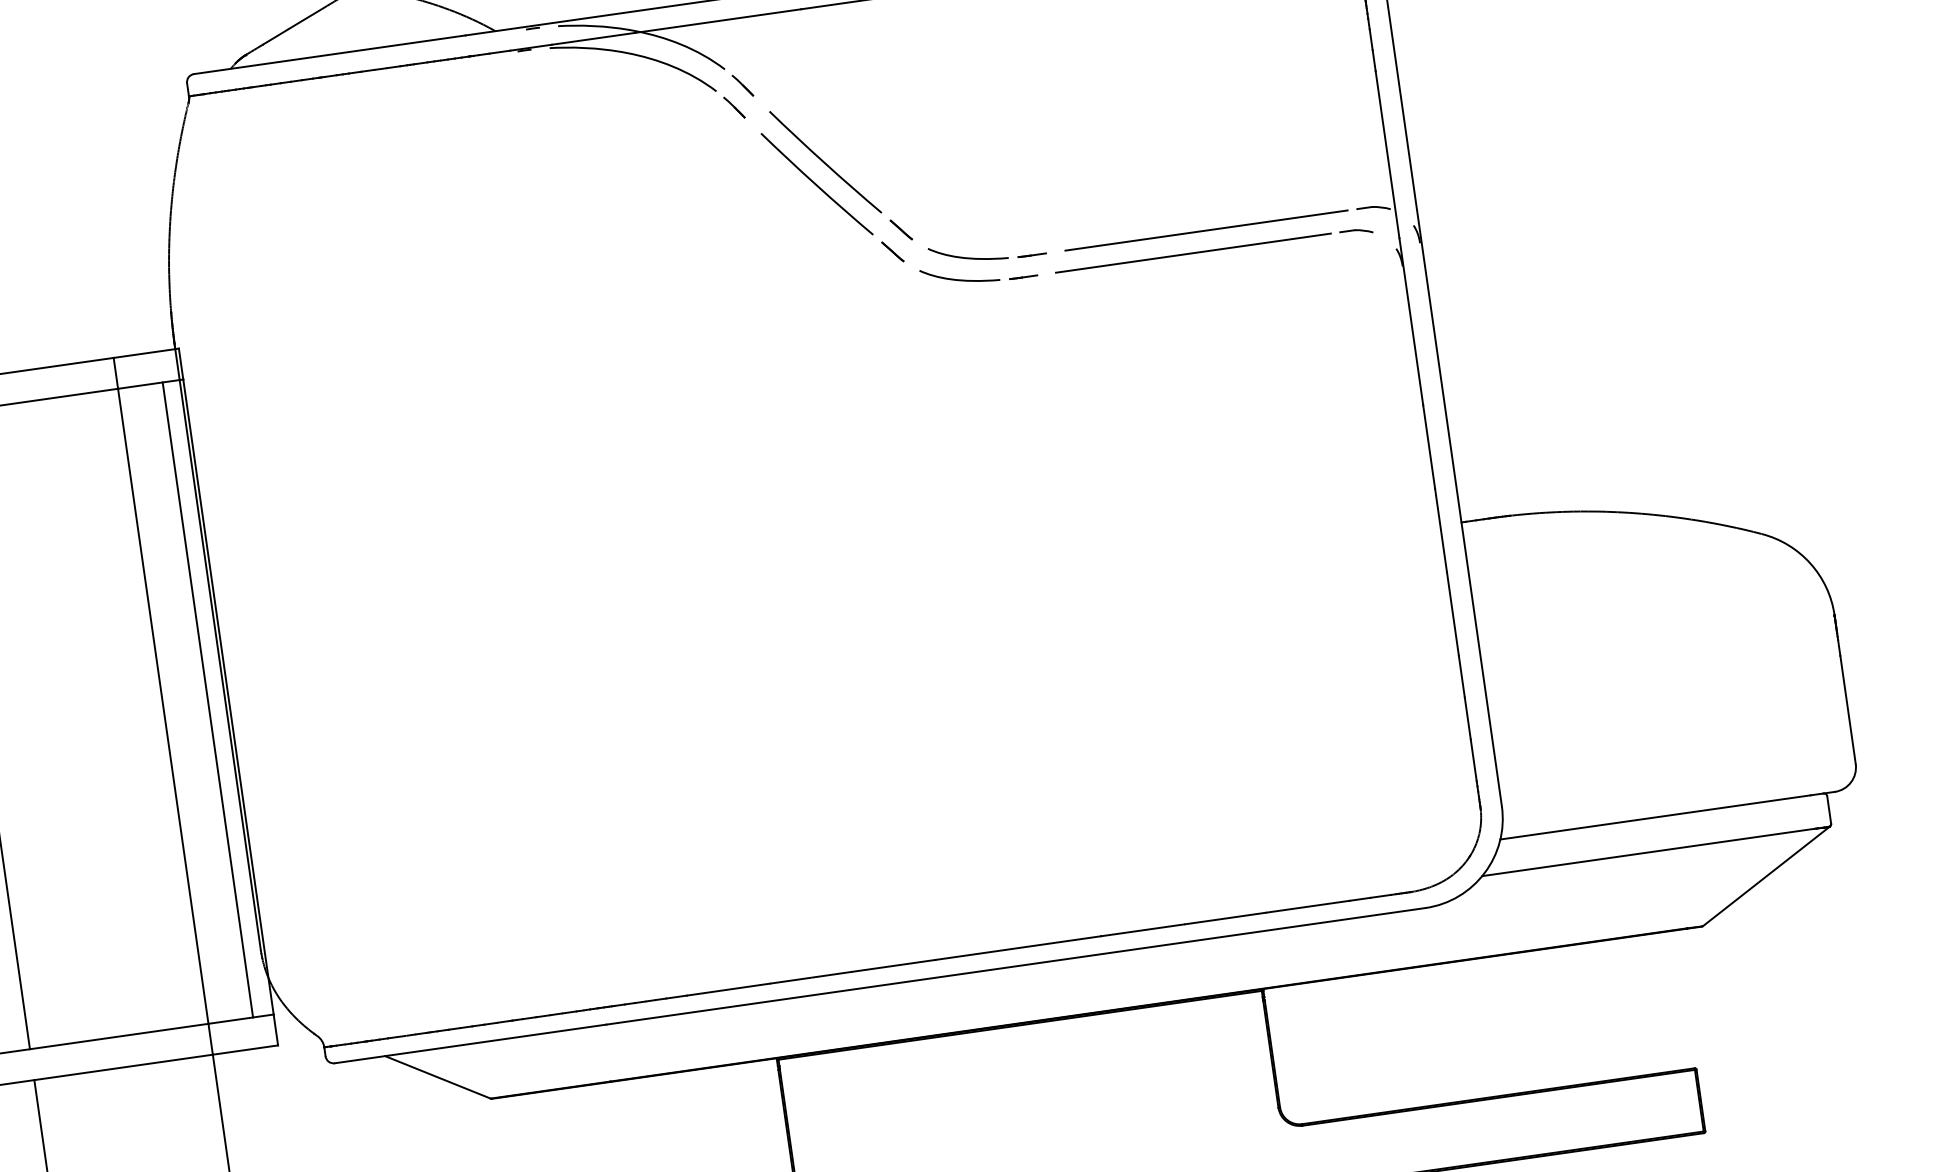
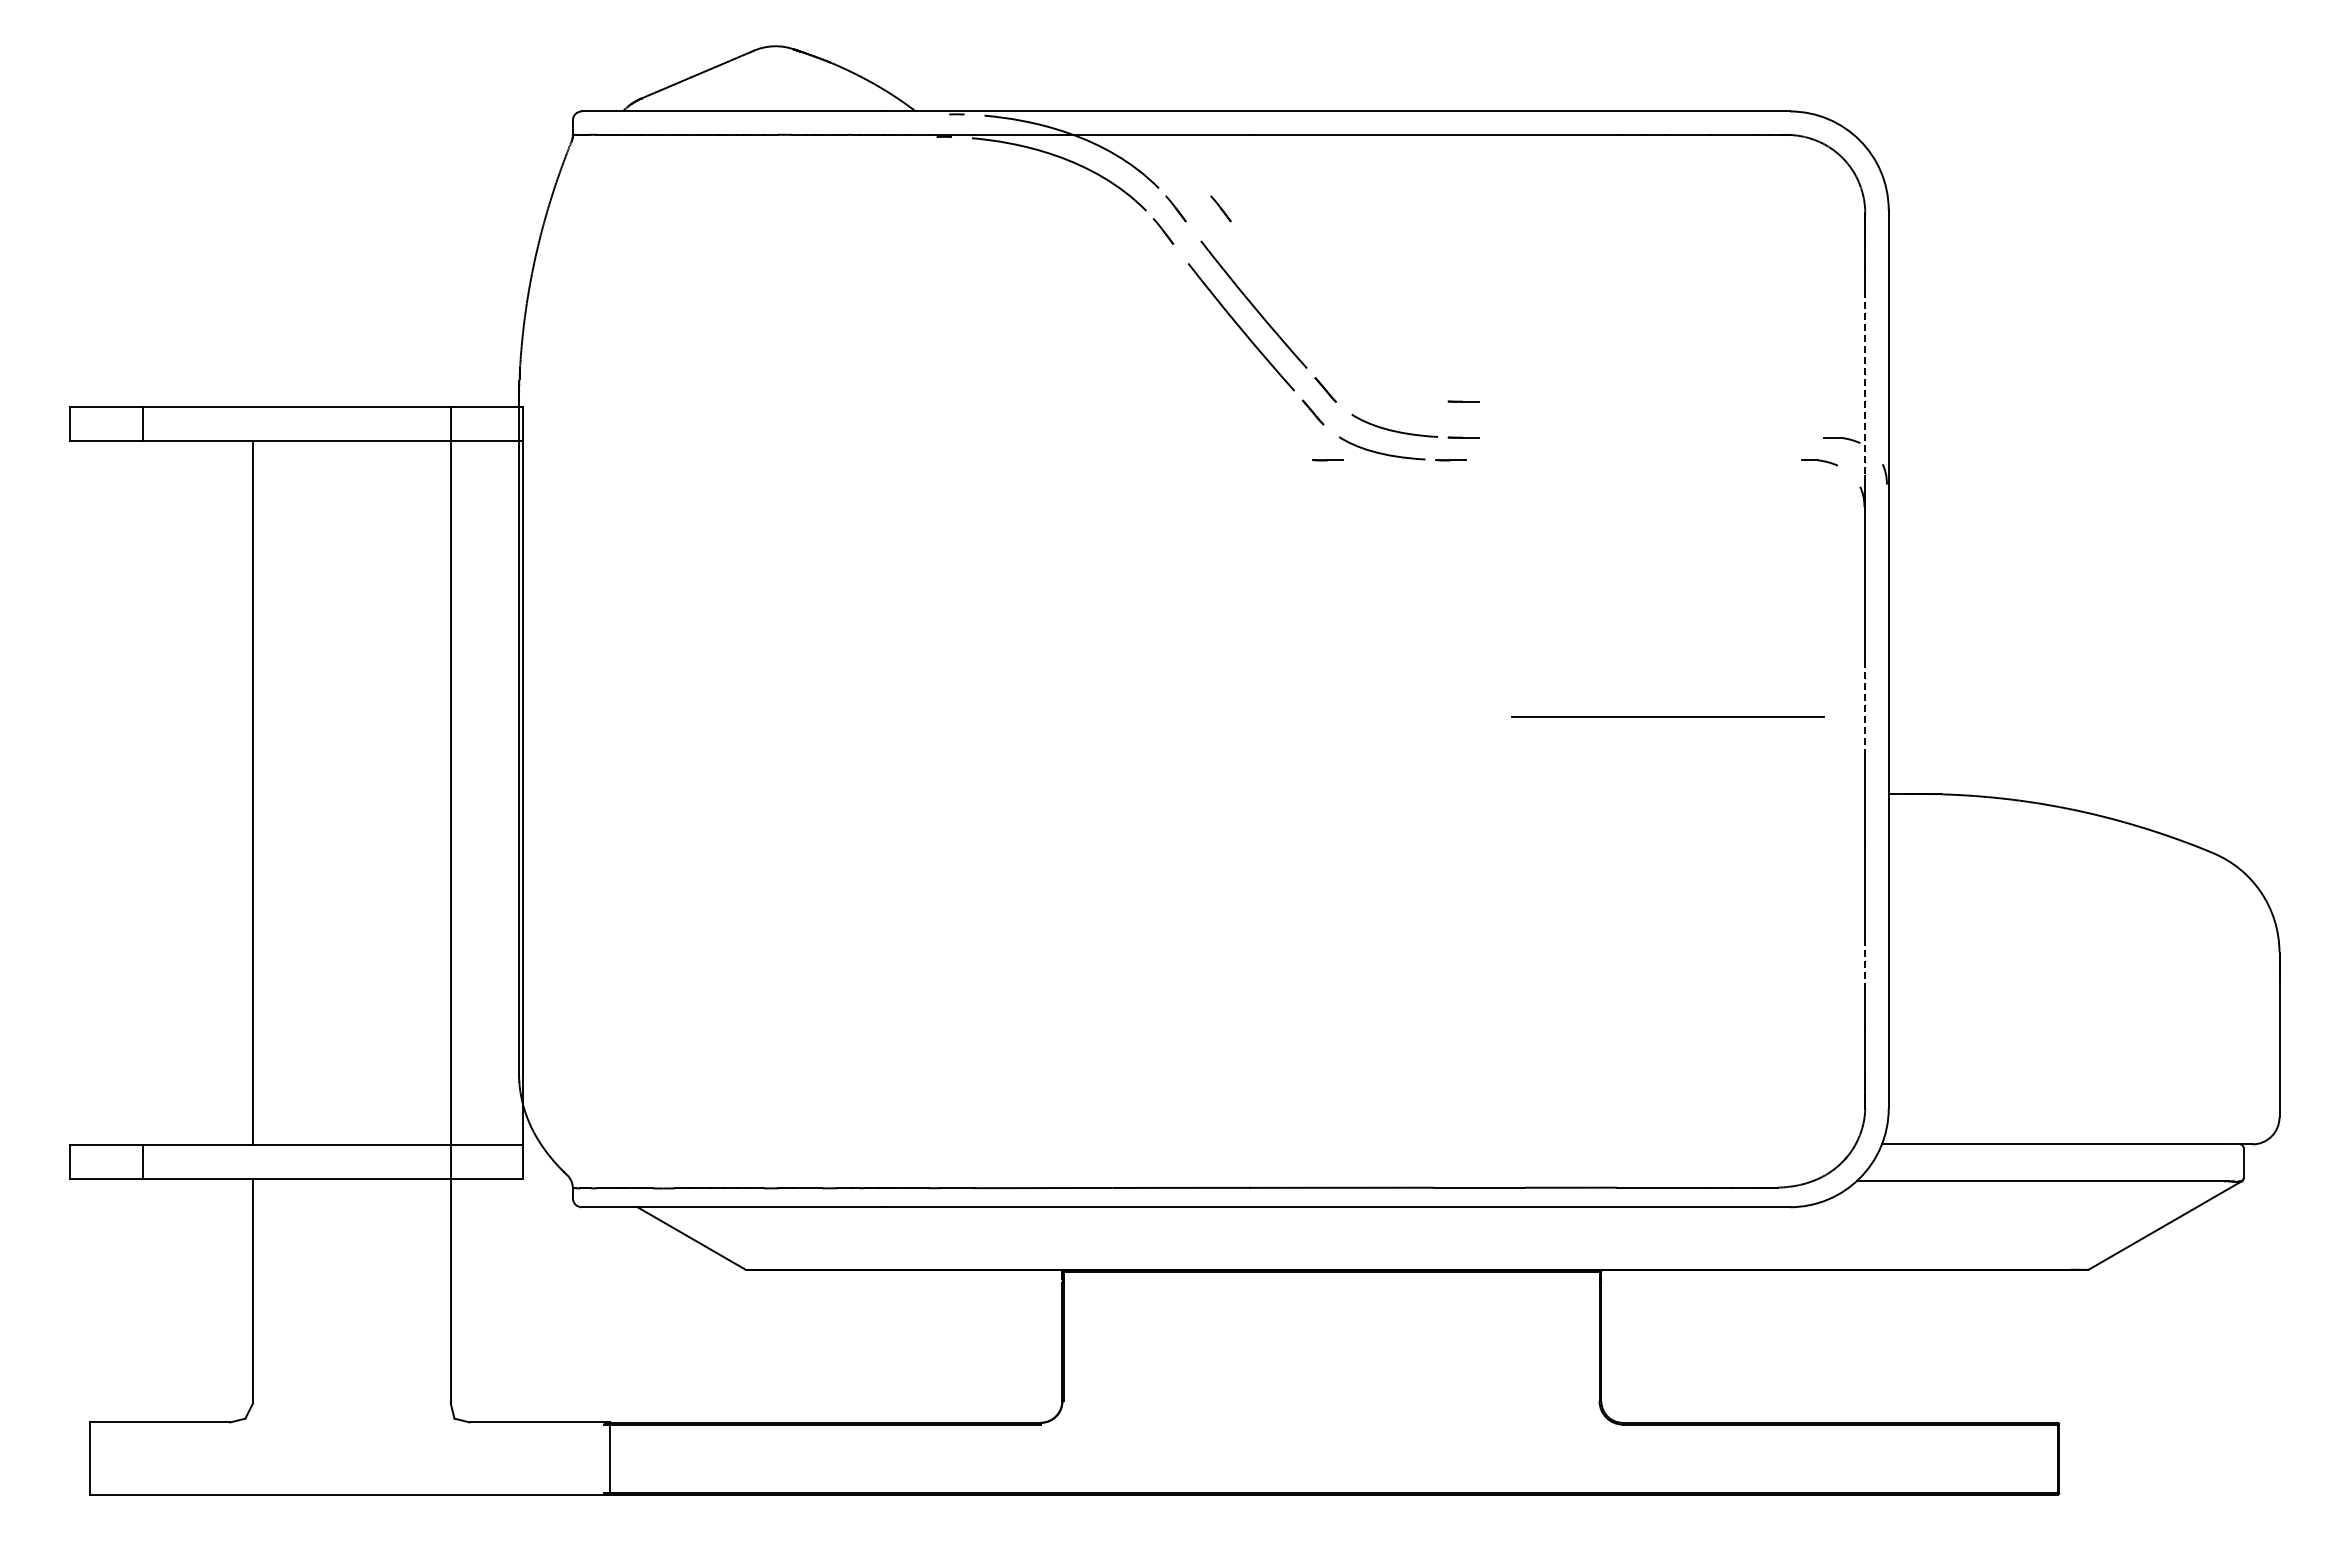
line: (783, 79) -> (1220, 208), added
line: (1387, 154) -> (1865, 383), solid -> dashed
line: (1027, 222) -> (1463, 401), added
line: (1206, 230) -> (1667, 716), moved
line: (1193, 253) -> (1639, 460), removed
line: (911, 293) -> (1327, 460), added
line: (1429, 447) -> (1865, 707), solid -> dashed
line: (1462, 677) -> (1865, 962), solid -> dashed
line: (208, 699) -> (500, 792), removed

